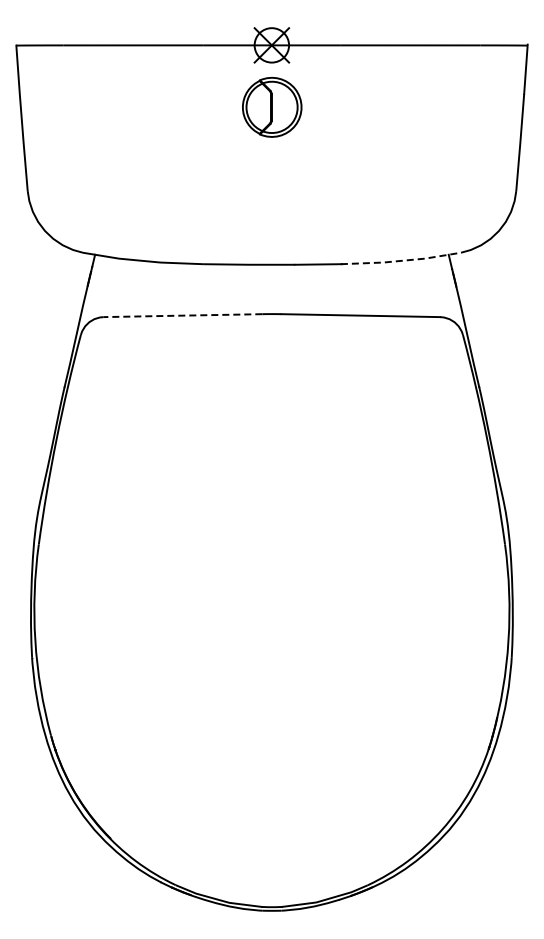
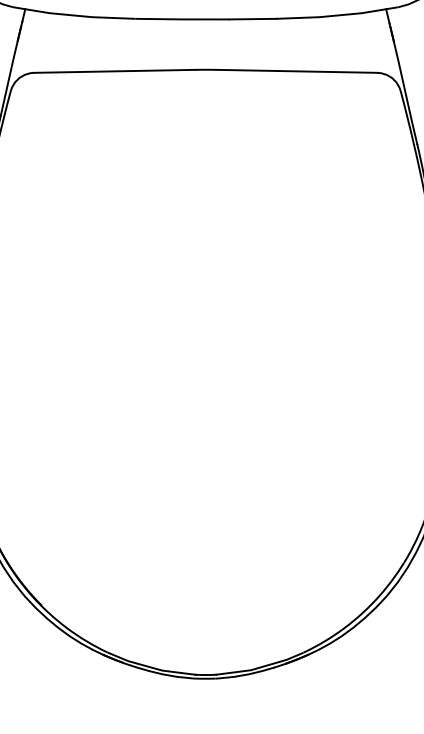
line: (401, 260) -> (337, 15), dashed -> solid
line: (182, 315) -> (114, 71), dashed -> solid

